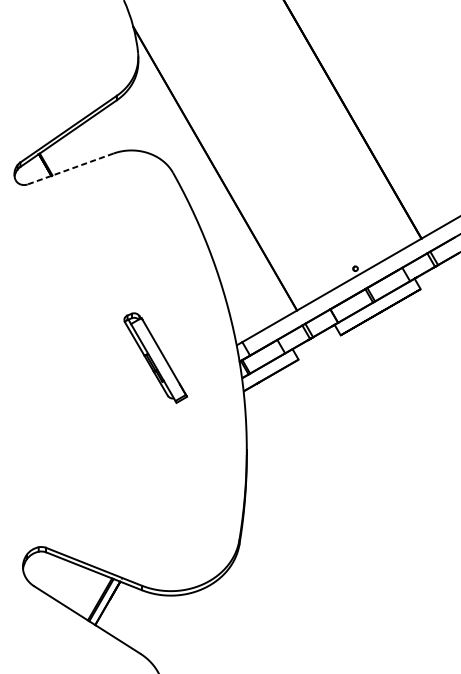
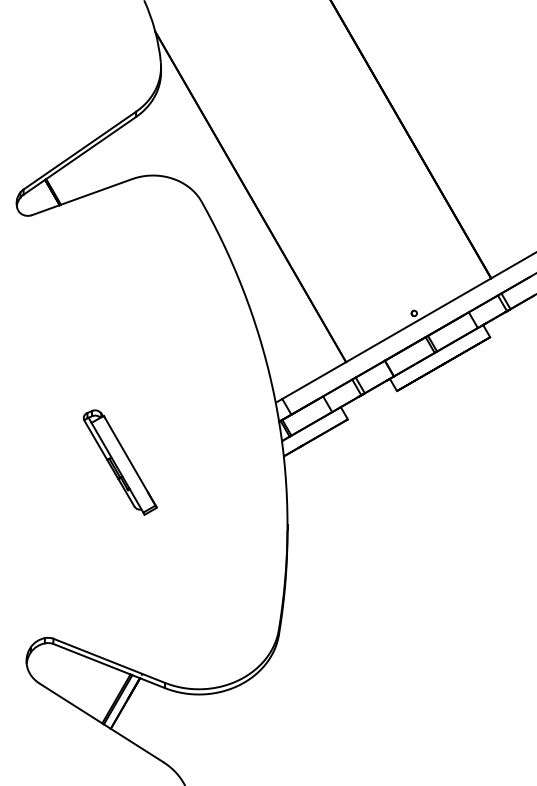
line: (70, 169) -> (81, 197), dashed -> solid
part: (155, 358) -> (119, 462), moved

